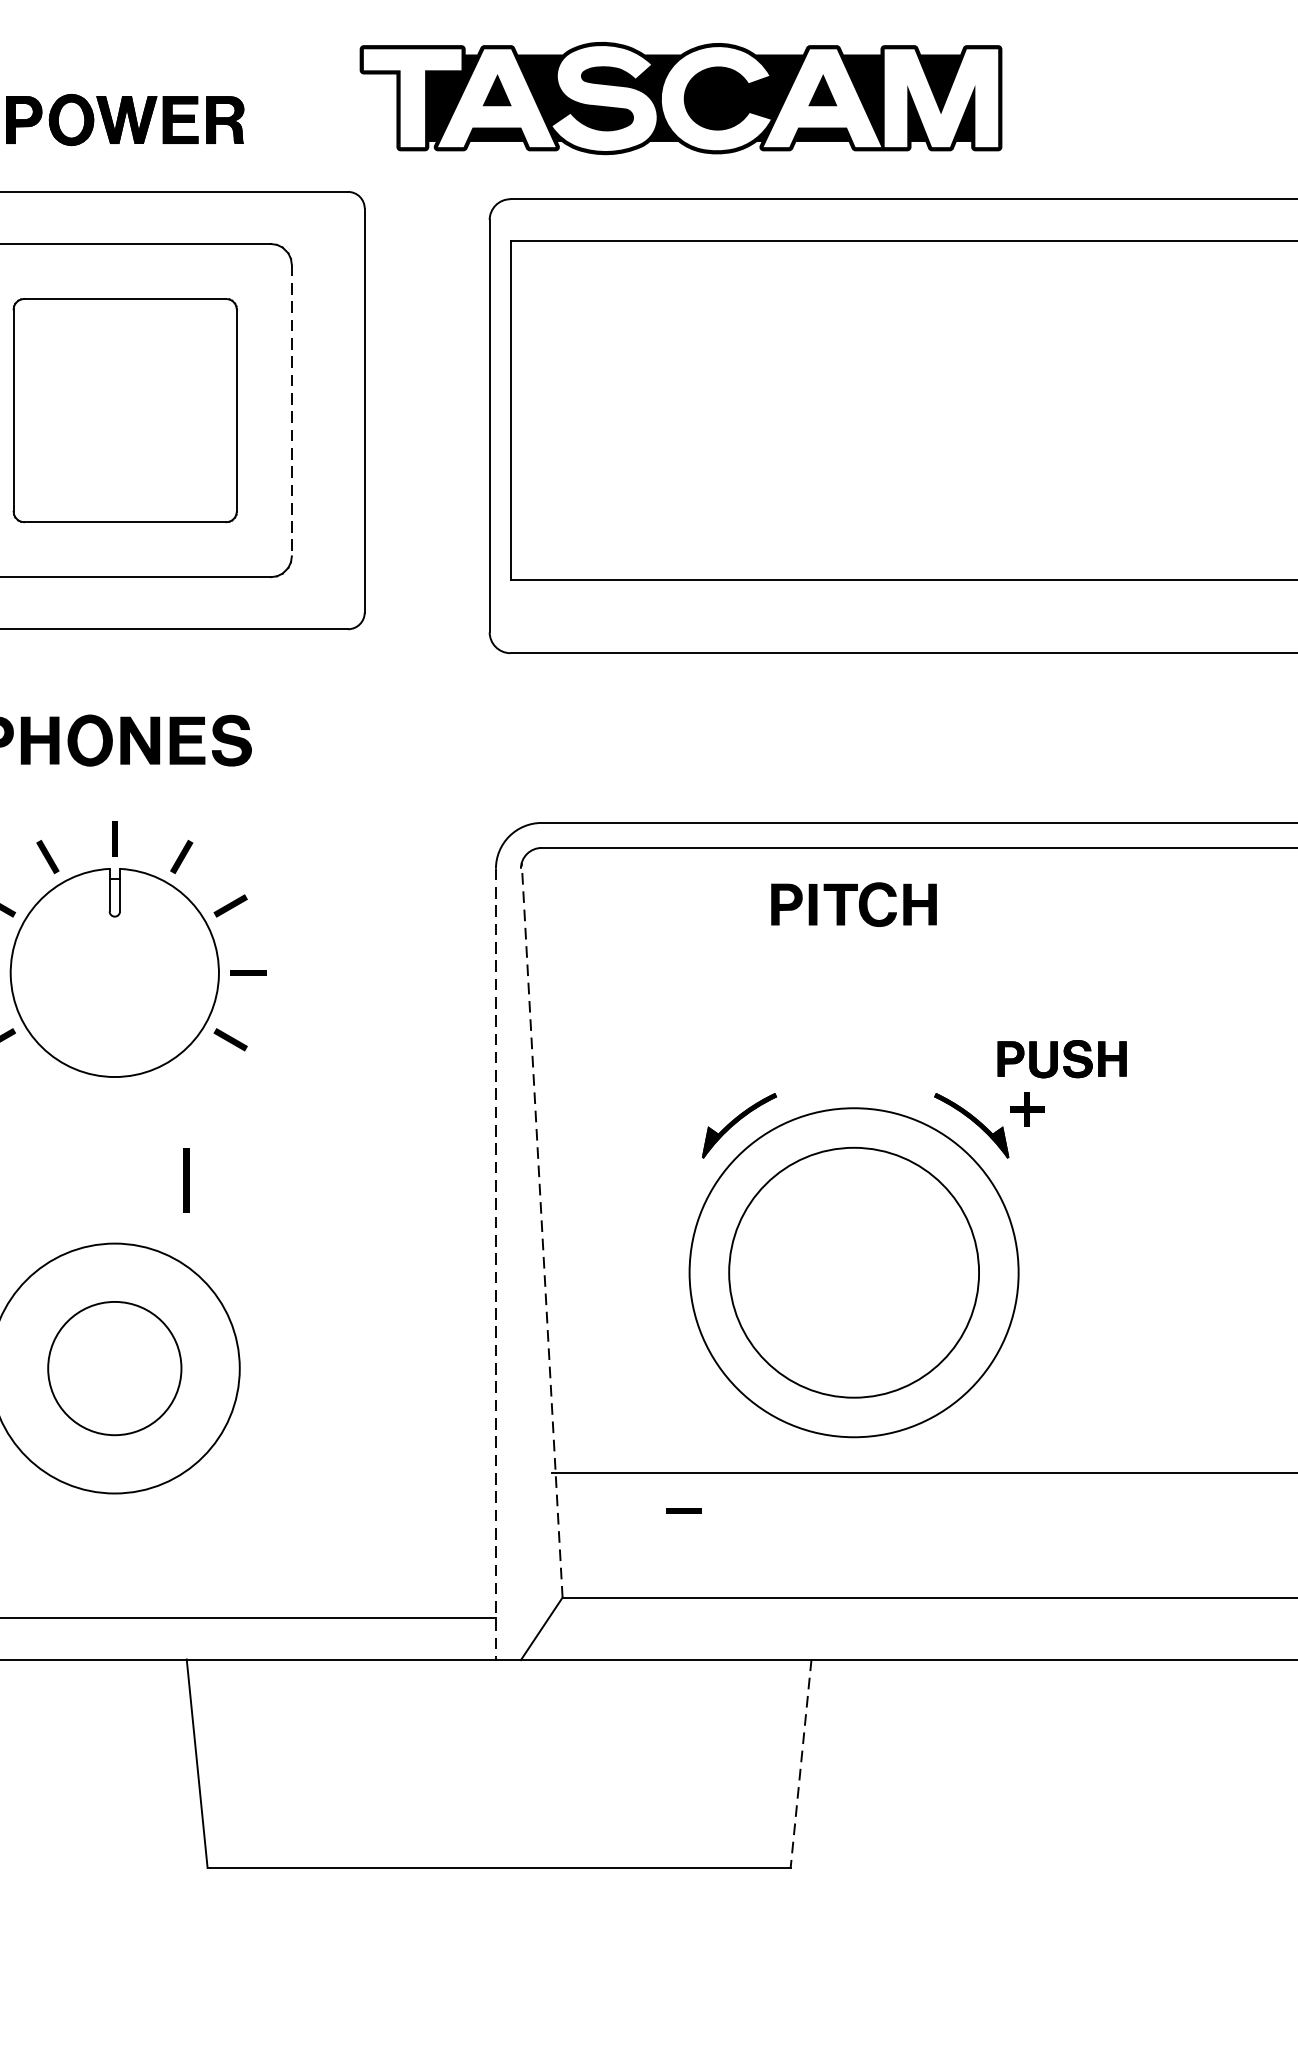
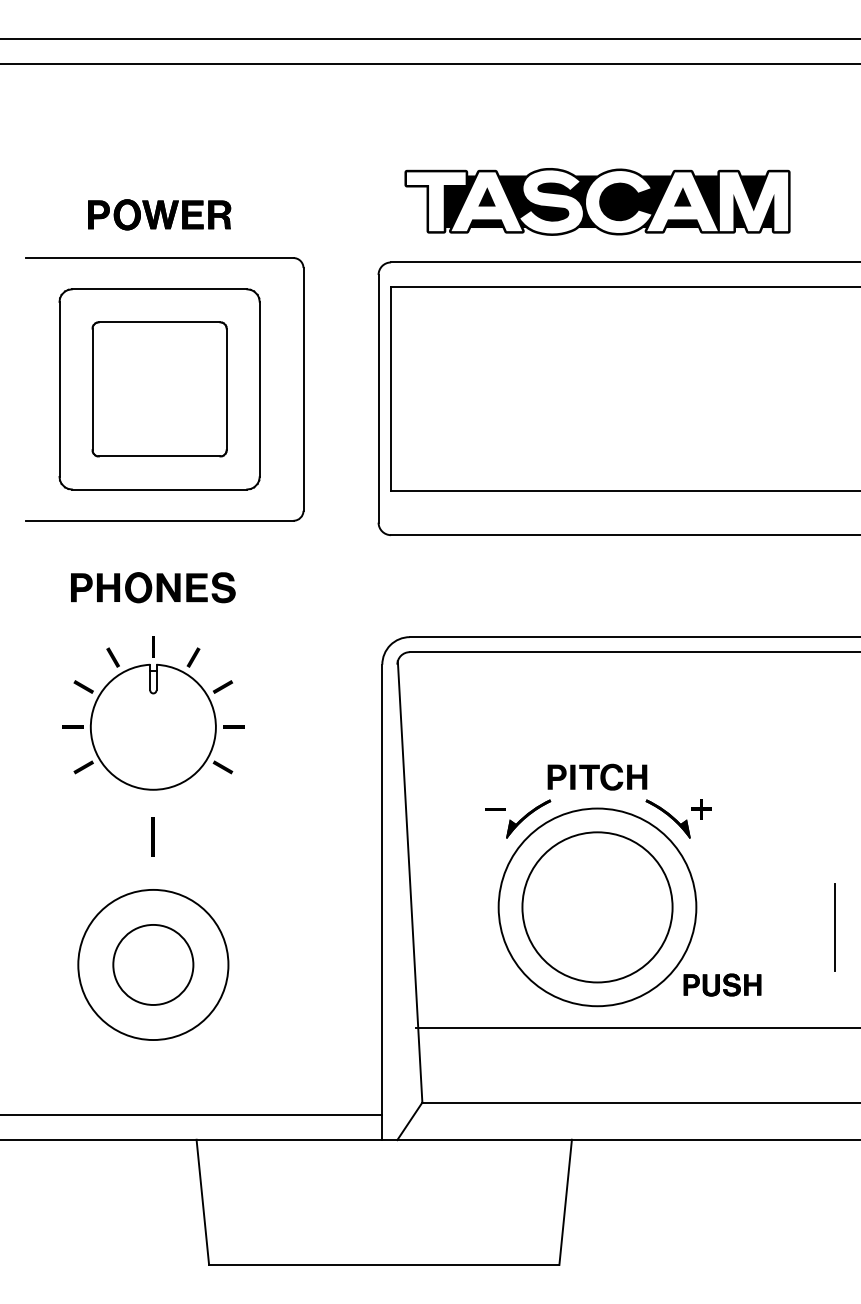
part: (680, 97) -> (597, 201), moved
line: (291, 410) -> (259, 389), dashed -> solid
part: (854, 903) -> (597, 776), moved
part: (1062, 1058) -> (722, 984), moved
line: (184, 1179) -> (152, 836), moved
line: (542, 1229) -> (410, 881), dashed -> solid
line: (496, 1264) -> (382, 902), dashed -> solid
line: (1250, 1306) -> (835, 927), added
line: (684, 1510) -> (495, 809), moved
line: (800, 1763) -> (565, 1202), dashed -> solid

